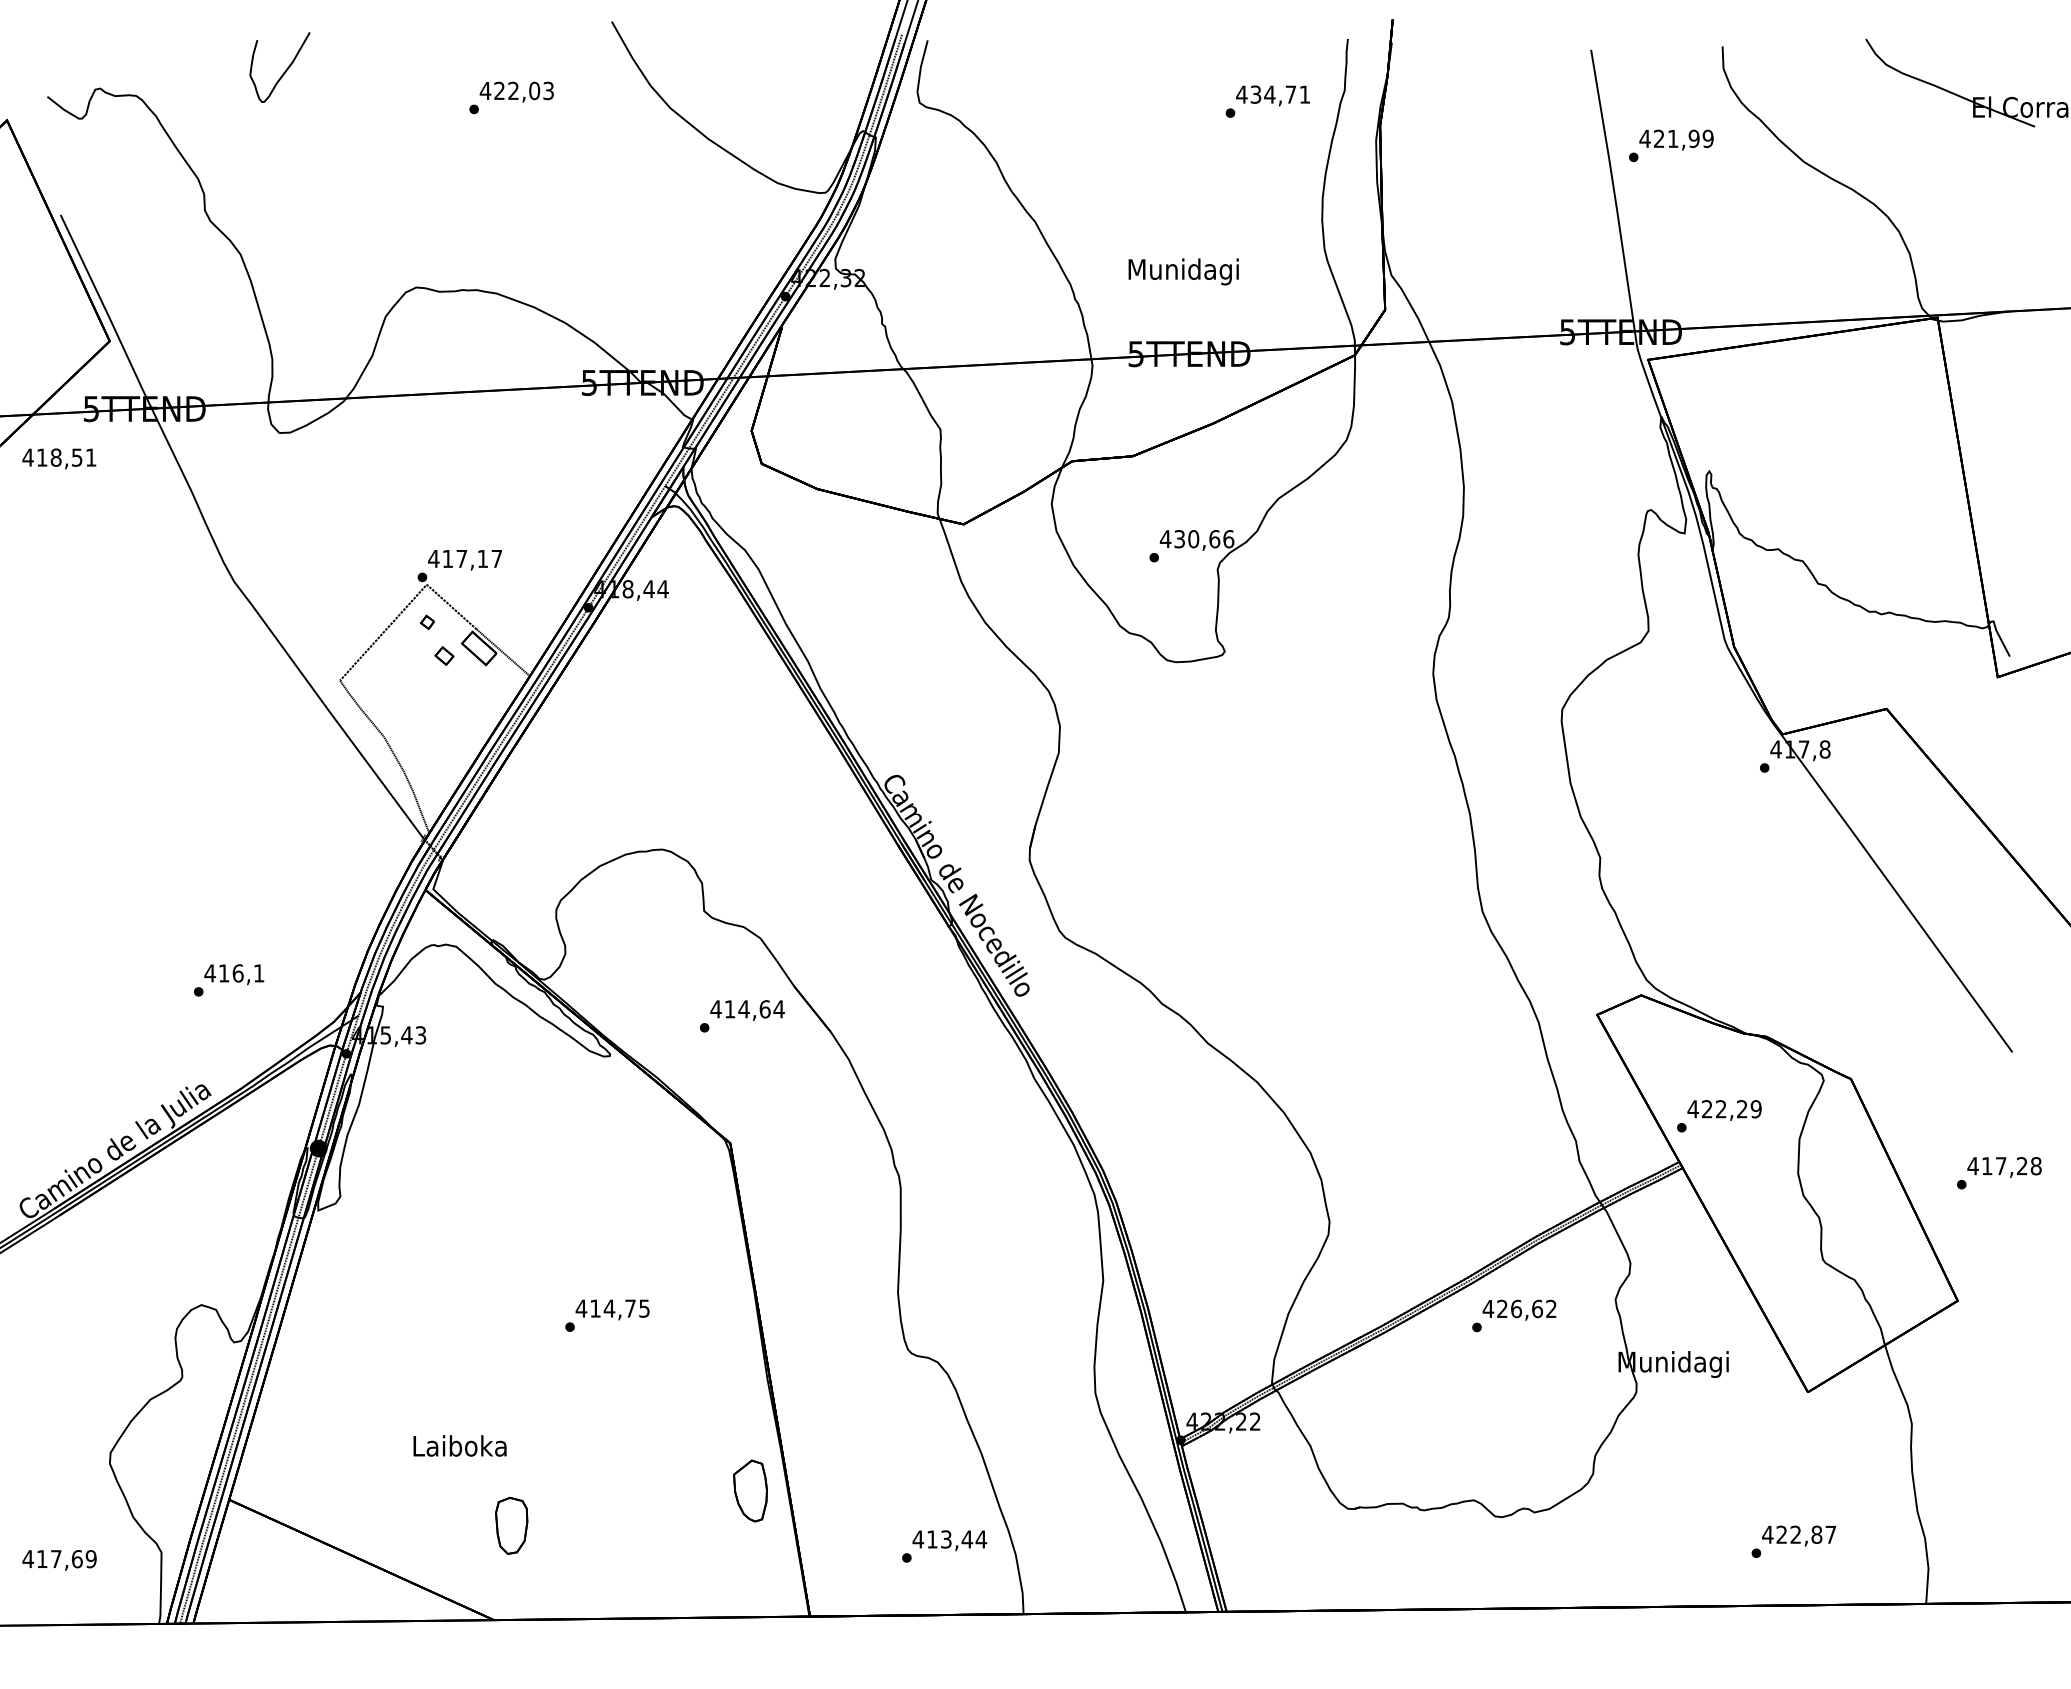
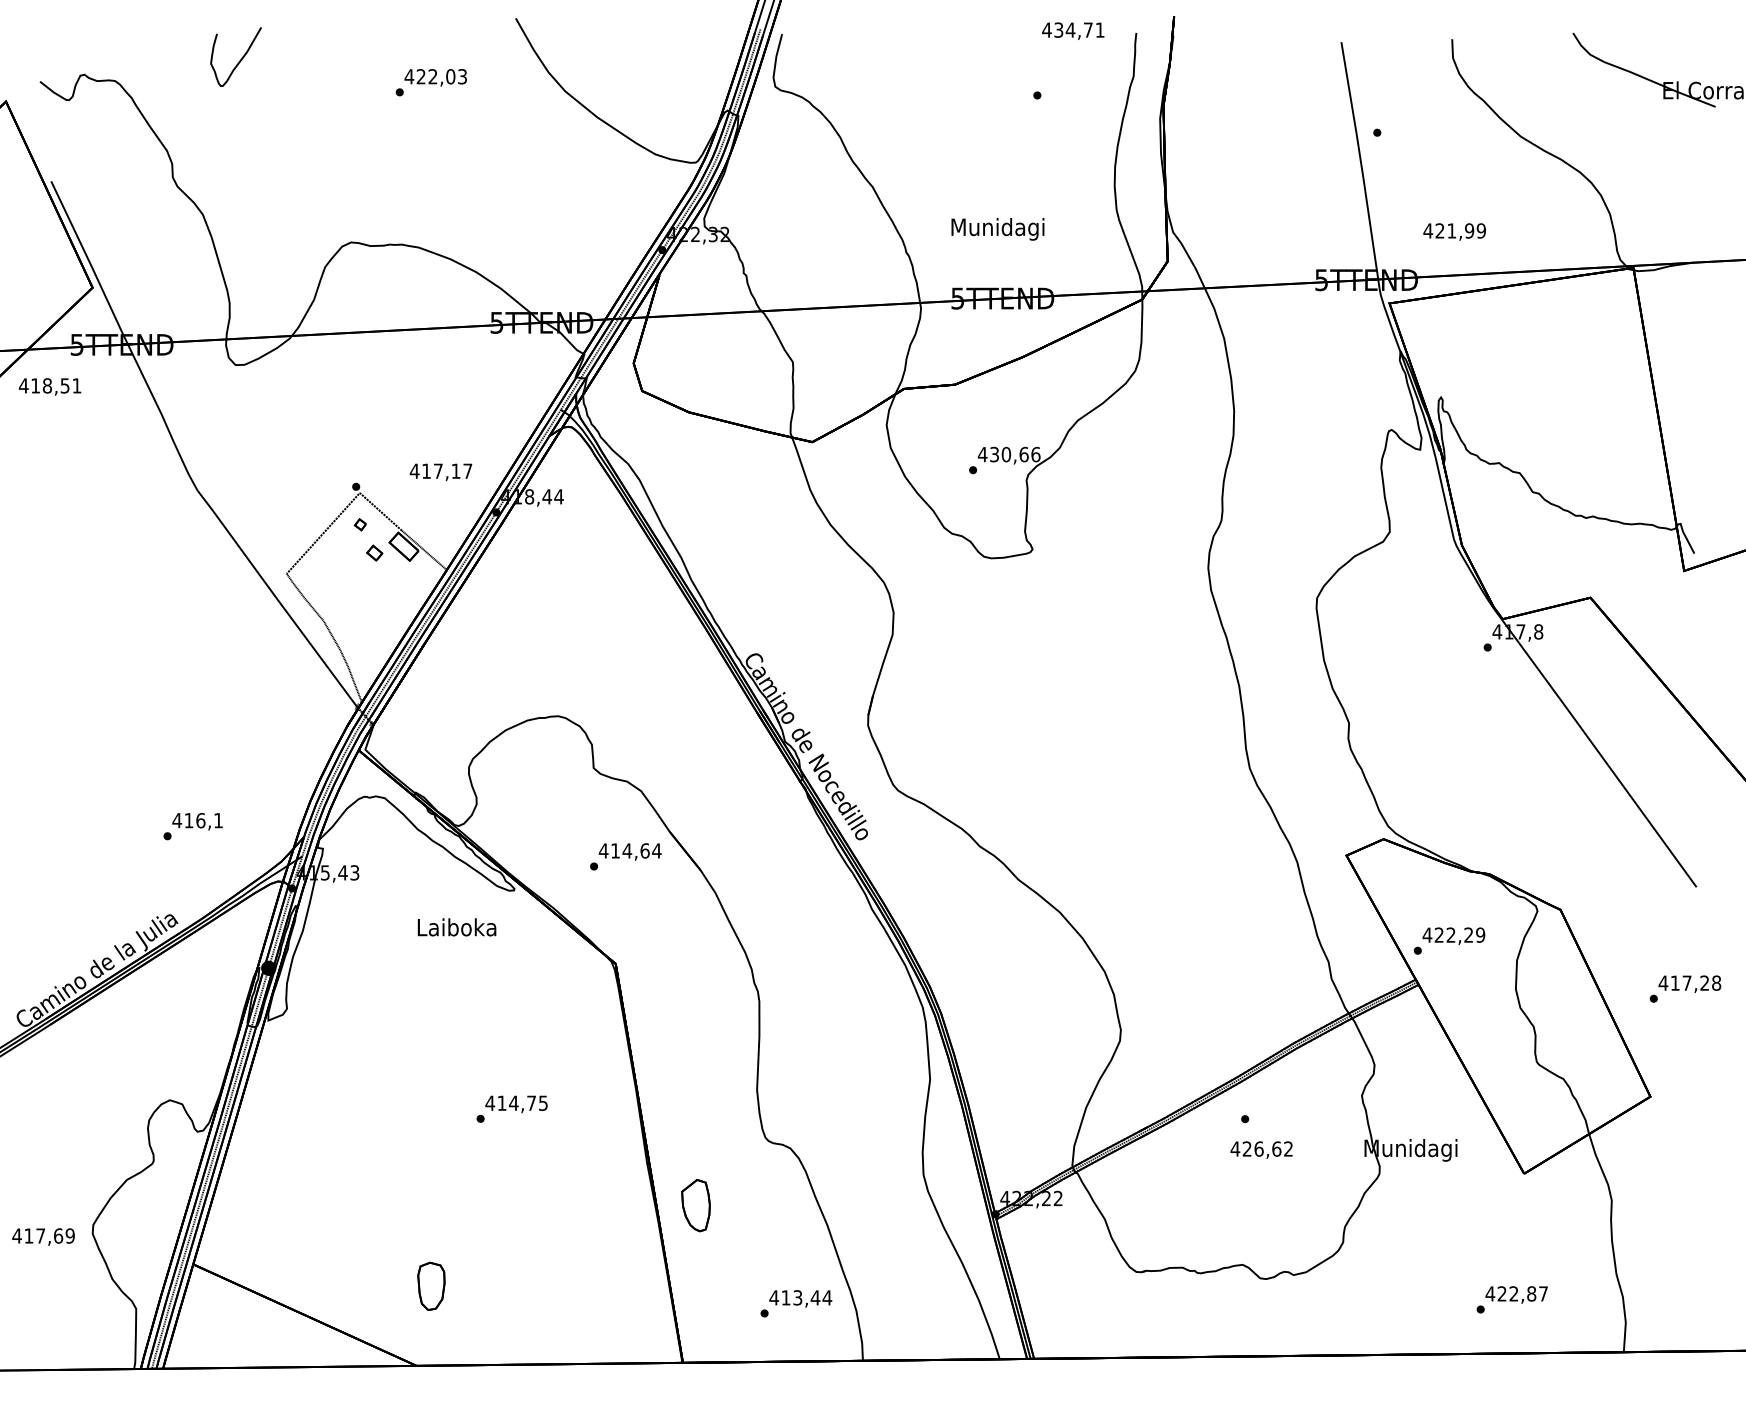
text: (1272, 95) -> (1072, 30), moved
text: (1676, 139) -> (1454, 231), moved
text: (464, 560) -> (440, 472), moved
text: (1519, 1309) -> (1261, 1149), moved
text: (459, 1445) -> (456, 926), moved
part: (750, 1490) -> (695, 1205), moved
text: (59, 1560) -> (43, 1237), moved

